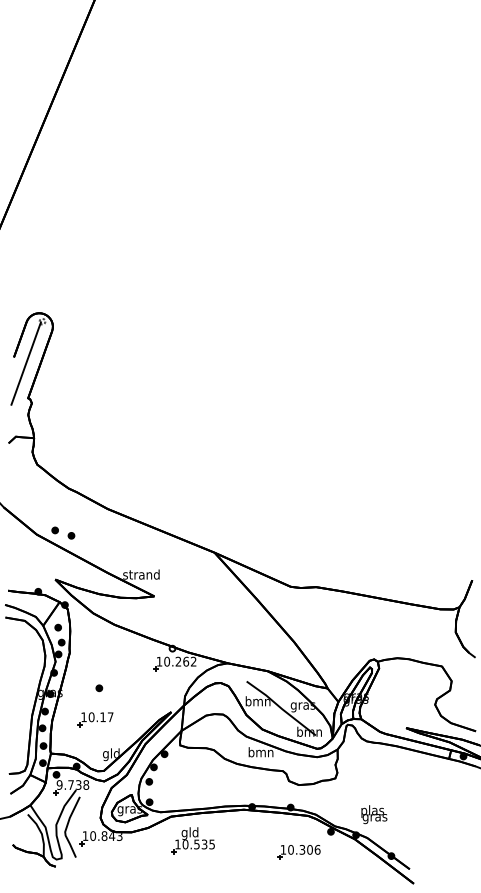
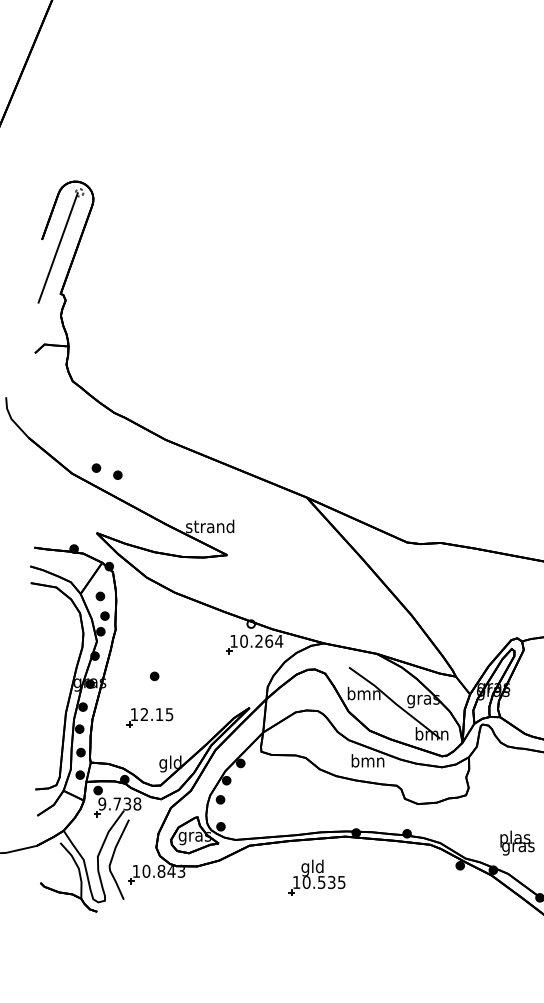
text: (193, 661) -> (278, 641), 10.262 -> 10.264
text: (100, 717) -> (156, 714), 10.17 -> 12.15
part: (192, 840) -> (315, 877), moved
part: (298, 852) -> (417, 893), removed

